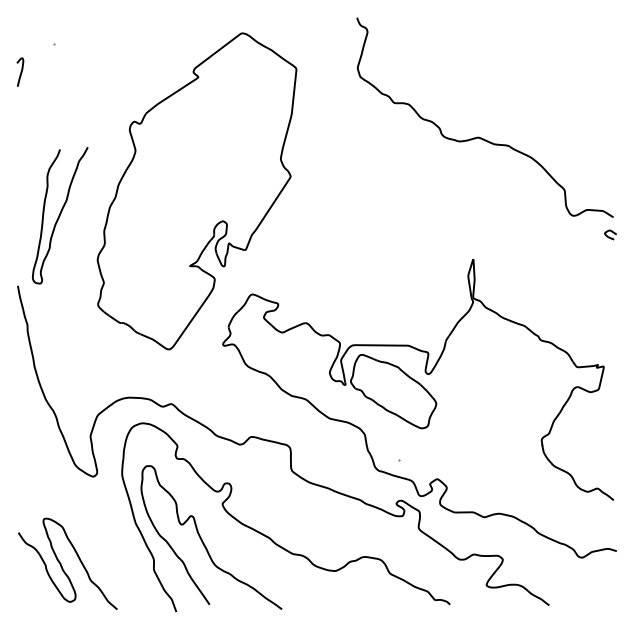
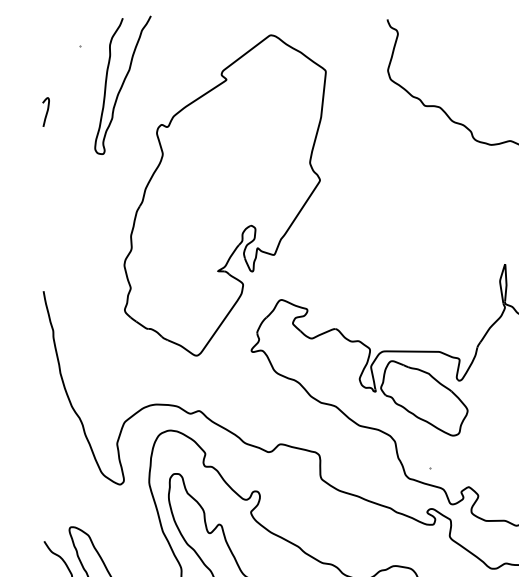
curve: (20, 71) -> (46, 111), moved
curve: (60, 215) -> (123, 85), moved

